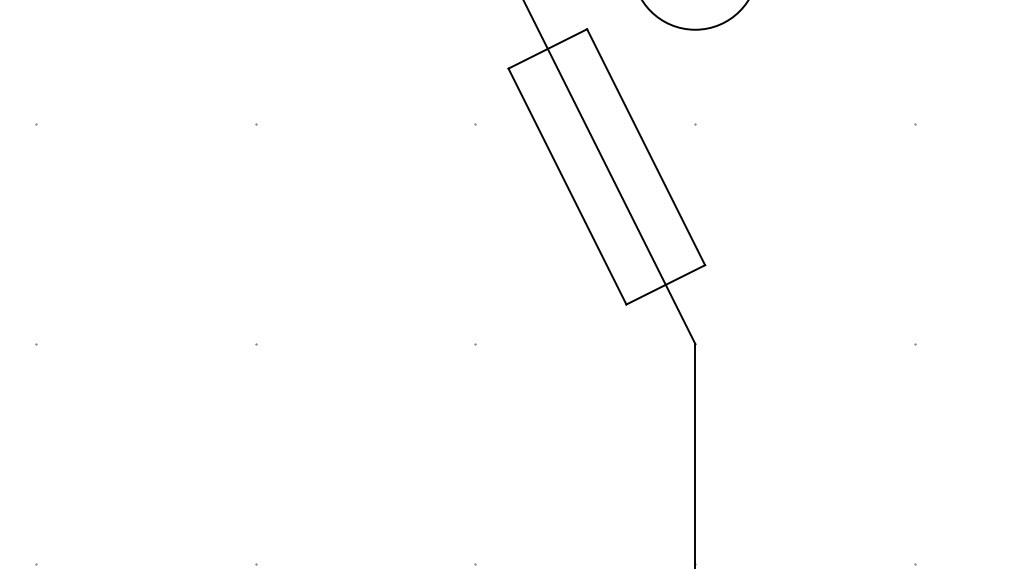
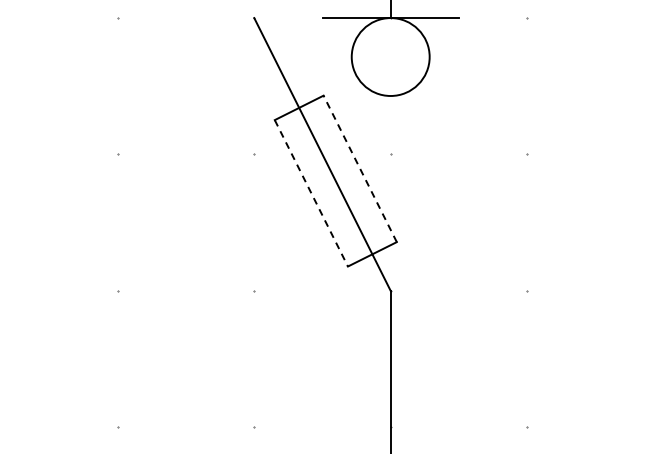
line: (646, 146) -> (360, 168), solid -> dashed
line: (567, 186) -> (311, 193), solid -> dashed

